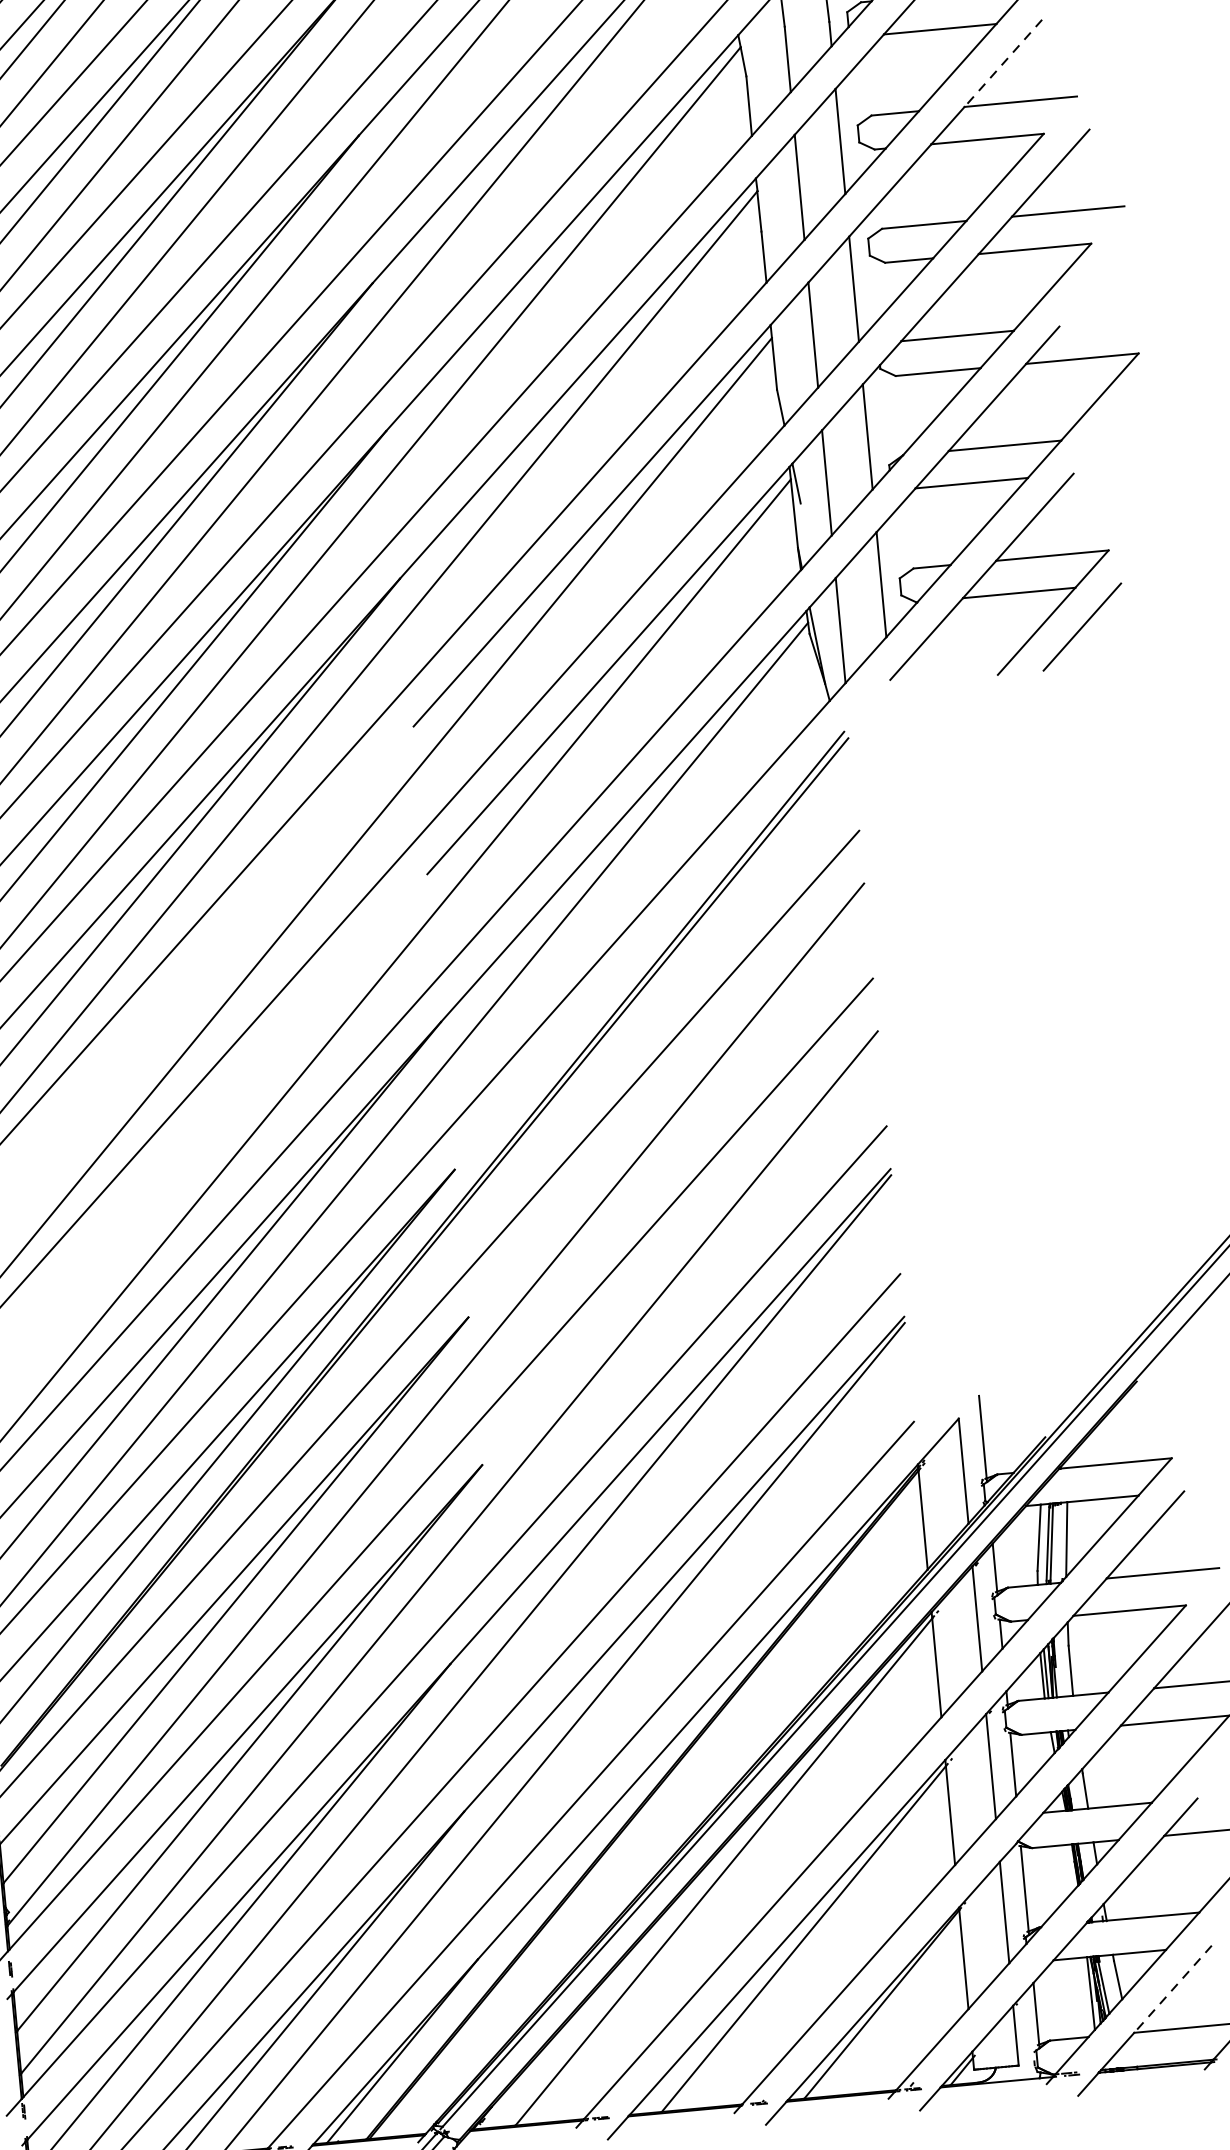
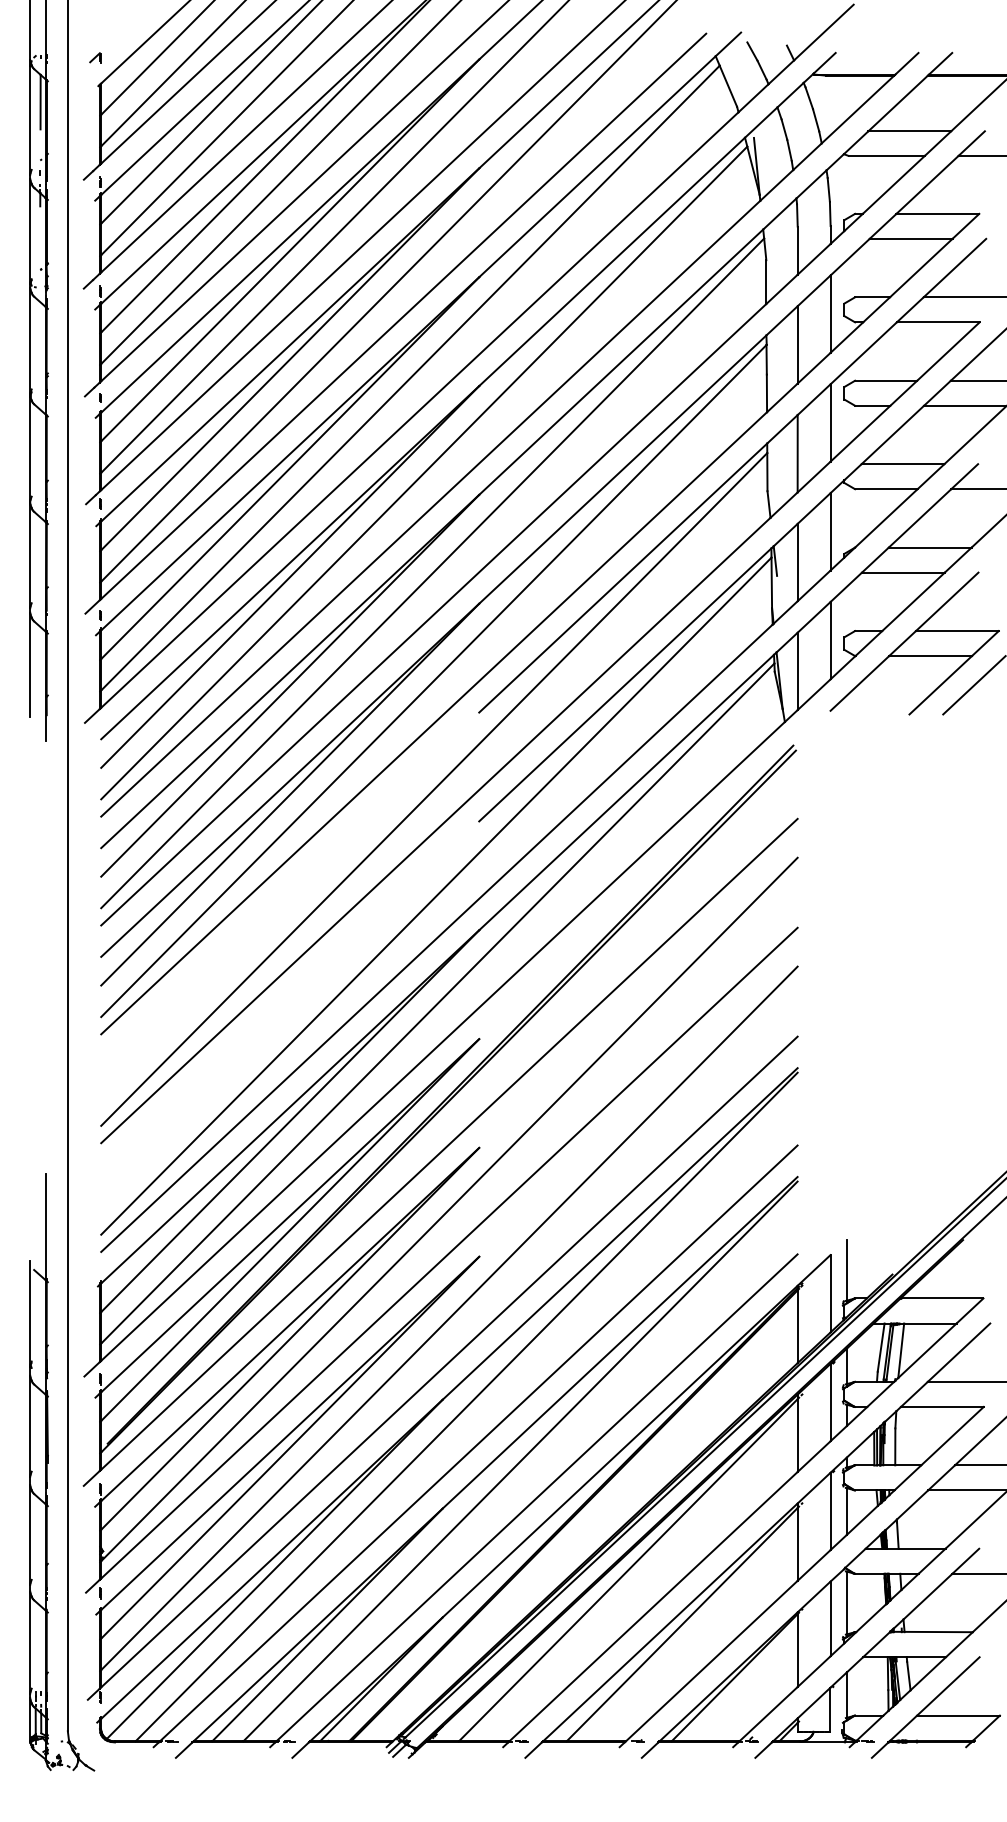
line: (1002, 63) -> (954, 268), dashed -> solid
line: (1173, 1989) -> (948, 1686), dashed -> solid

